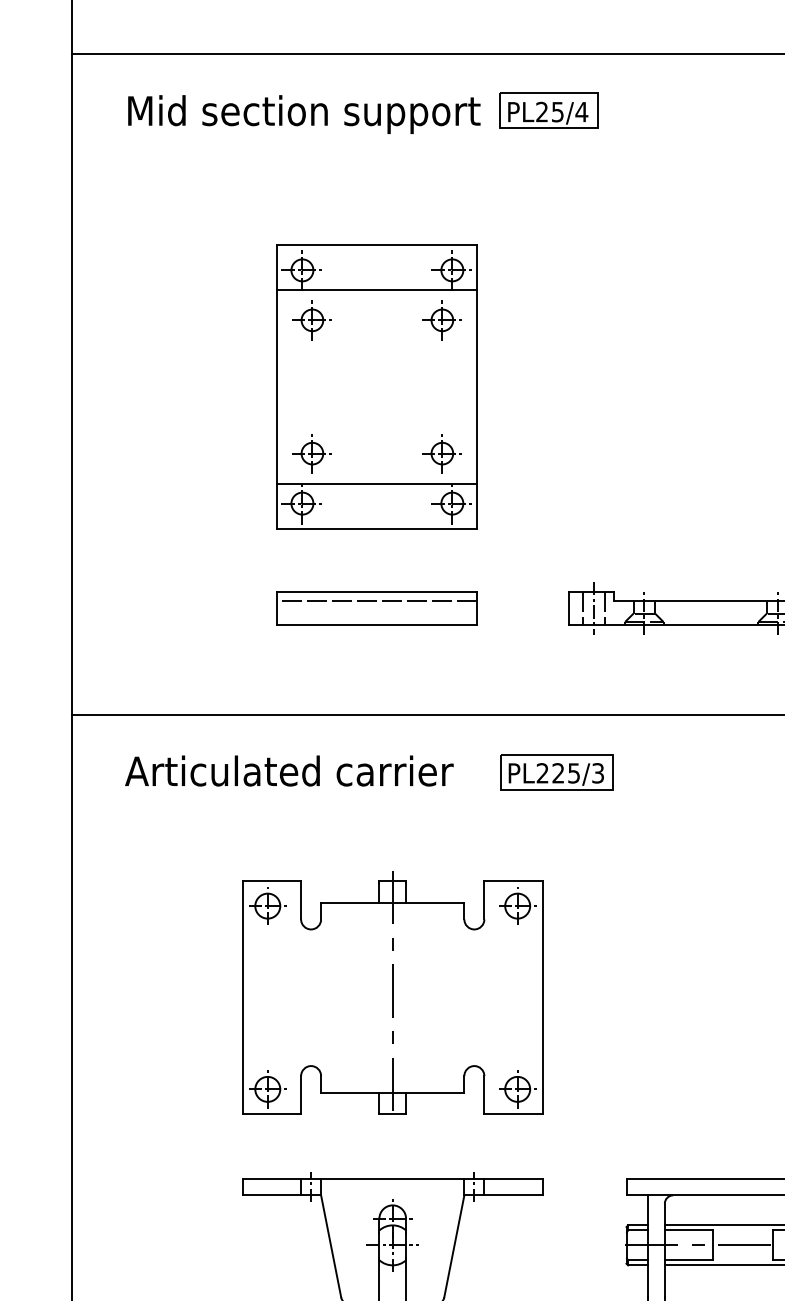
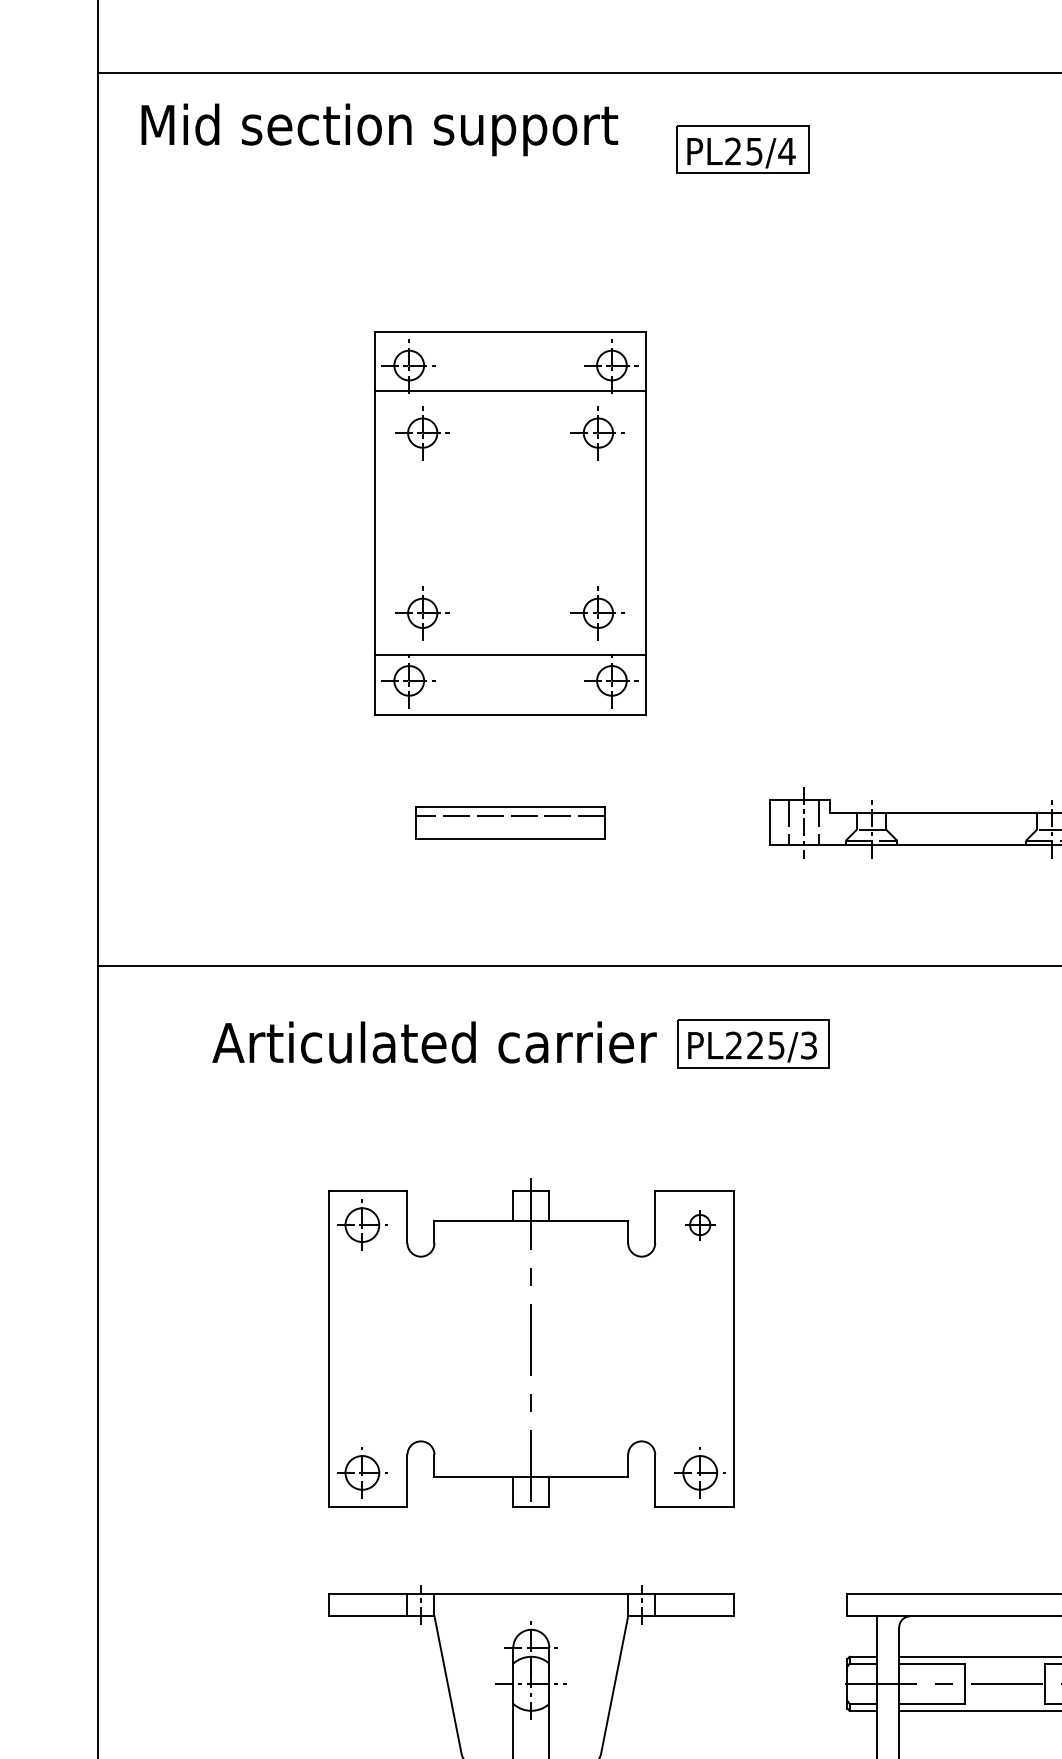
text: (304, 114) -> (379, 129), moved
part: (377, 608) -> (510, 822), size x0.7
text: (289, 771) -> (434, 1042), moved
part: (517, 905) -> (699, 1224), size x0.6

